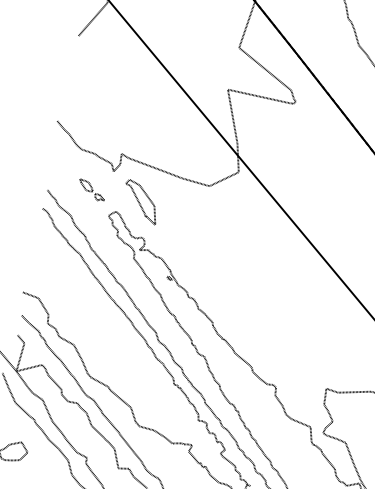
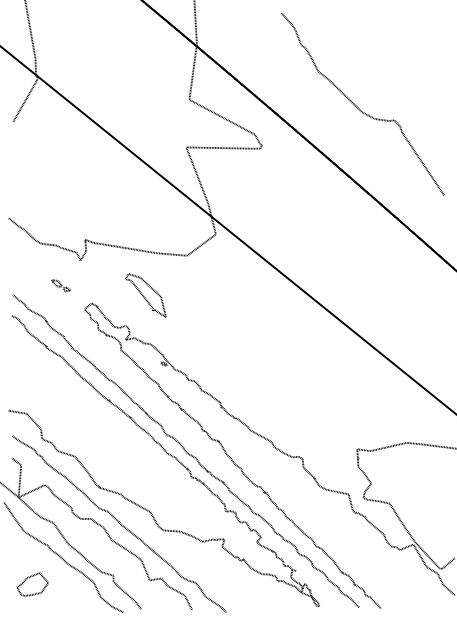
part: (91, 190) -> (60, 285), size x0.6
part: (140, 201) -> (145, 295), moved

